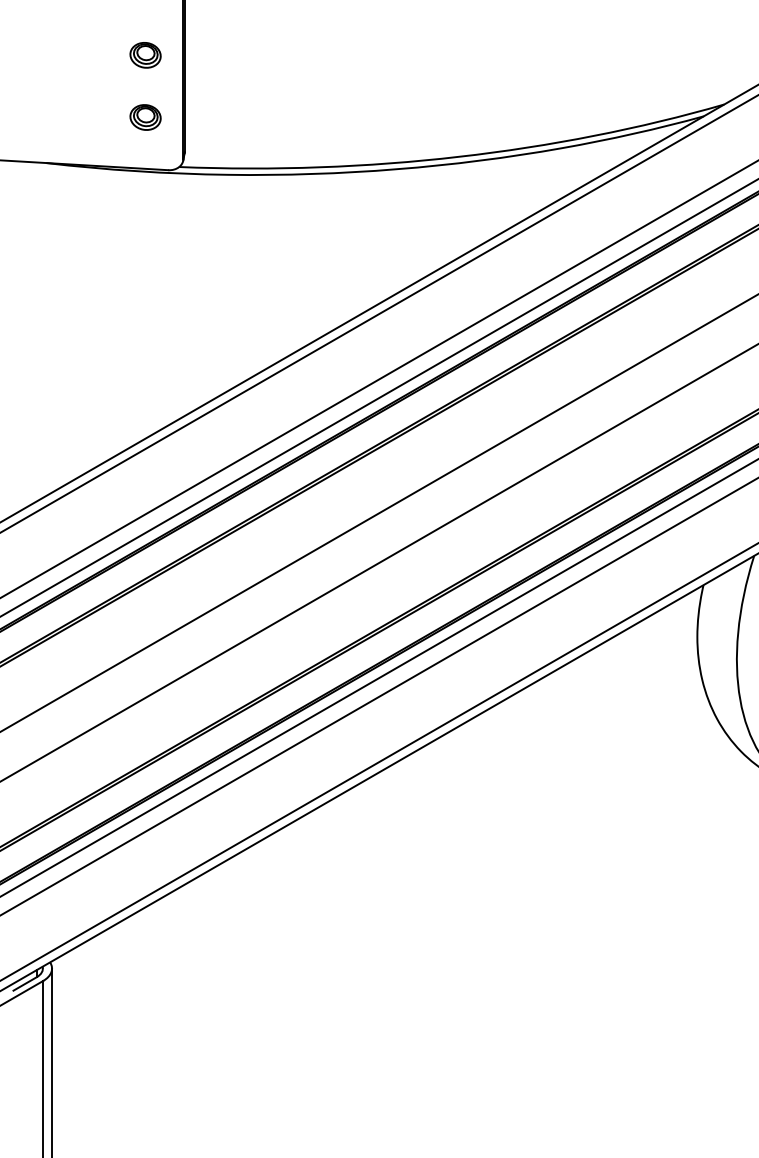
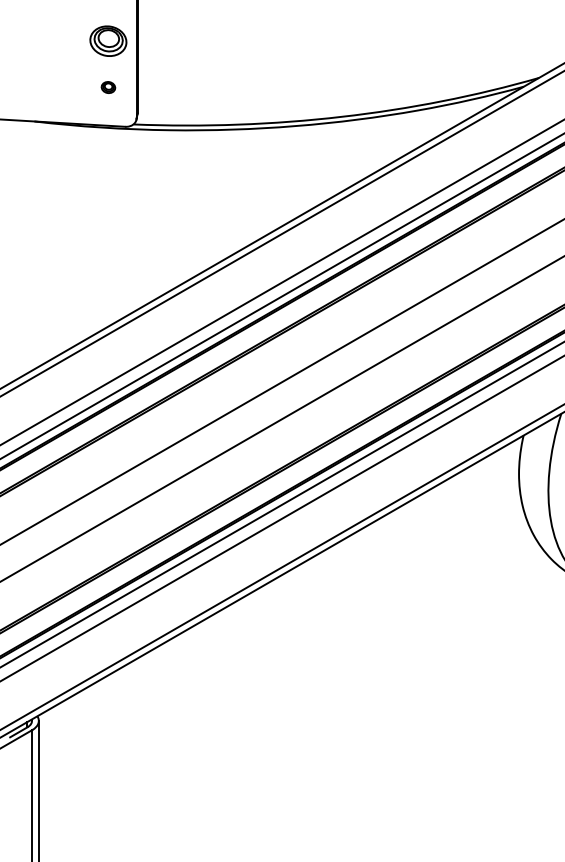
part: (145, 55) -> (108, 41), size x1.6
part: (145, 117) -> (108, 87), size x0.6

